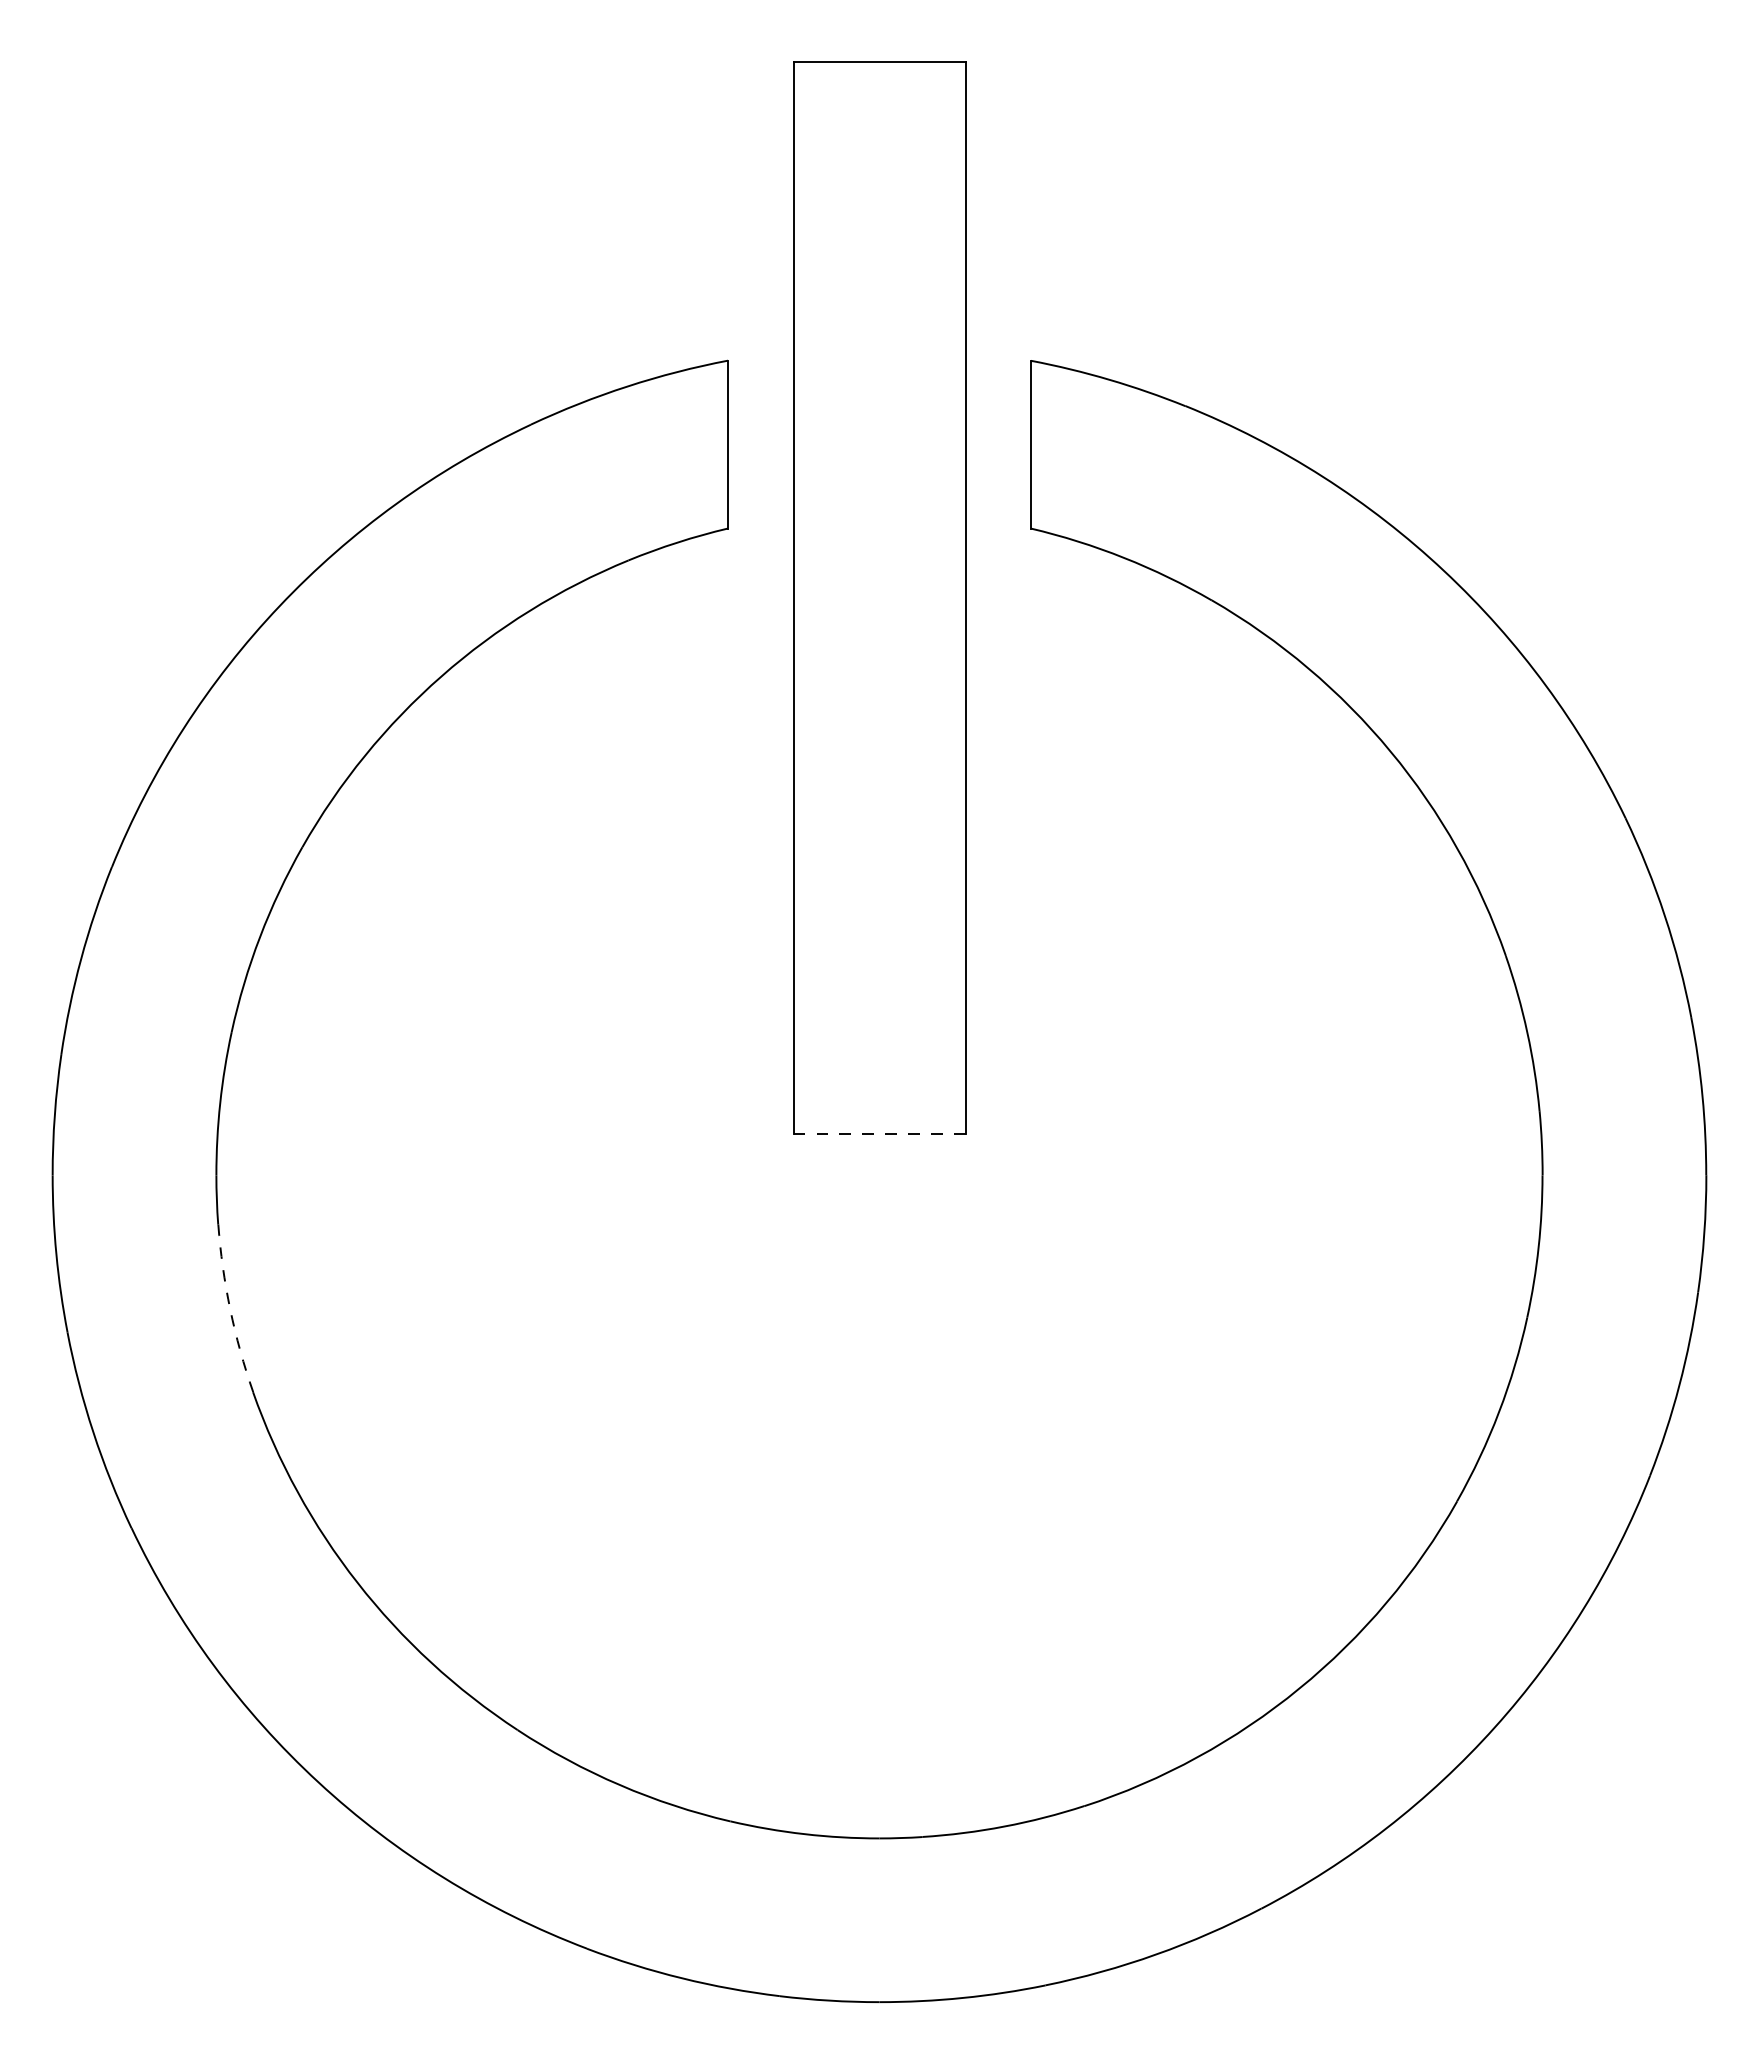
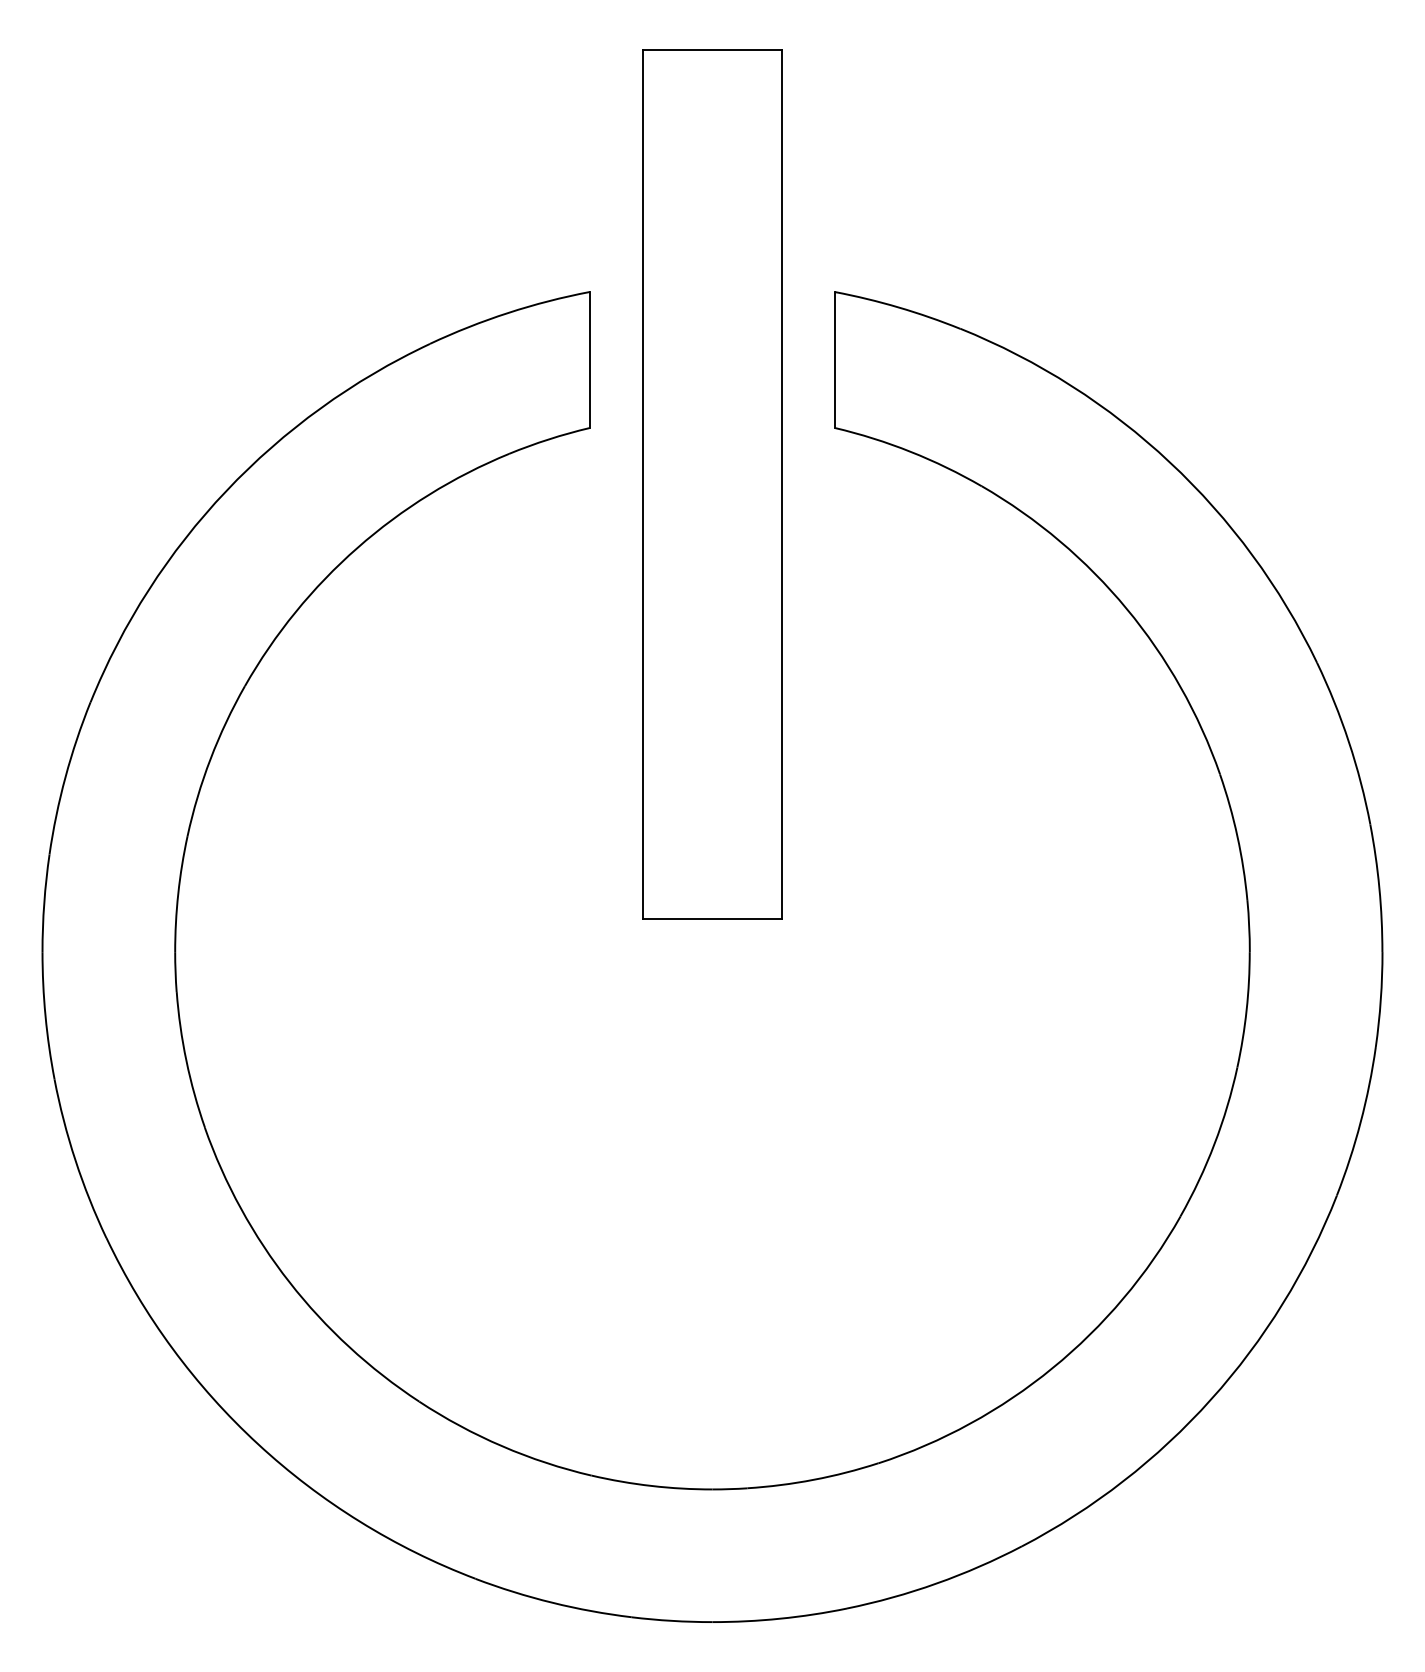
line: (879, 1134) -> (712, 919), dashed -> solid
arc: (230, 1309) -> (186, 1060), dashed -> solid

